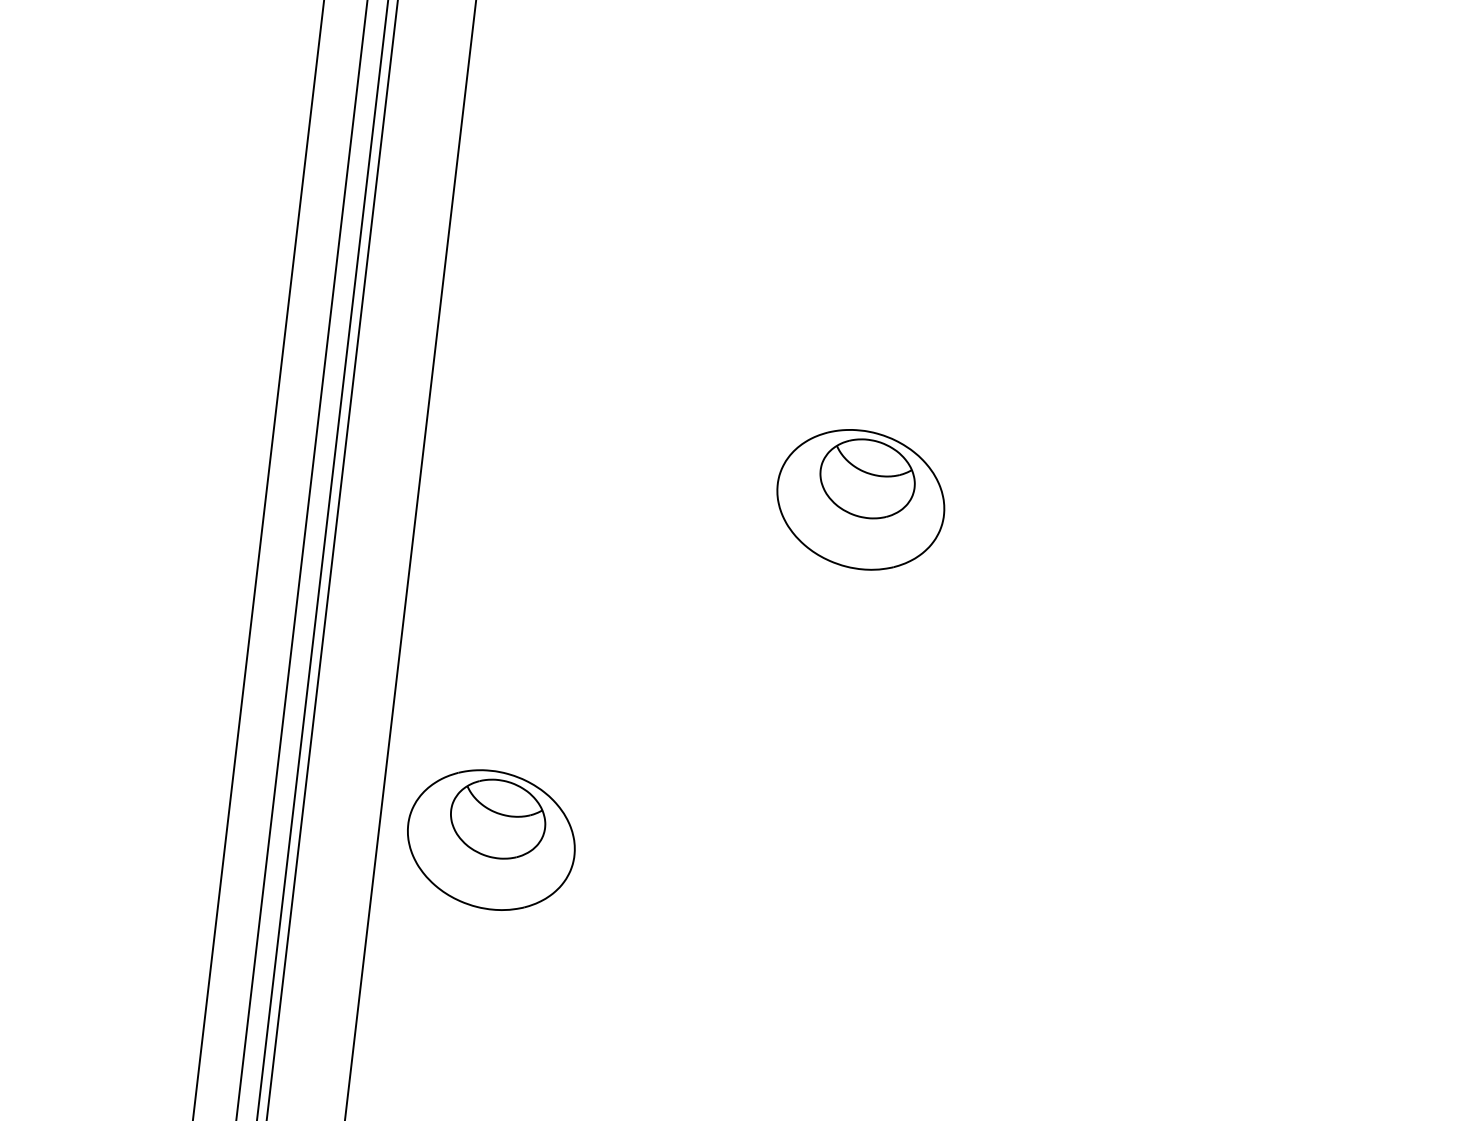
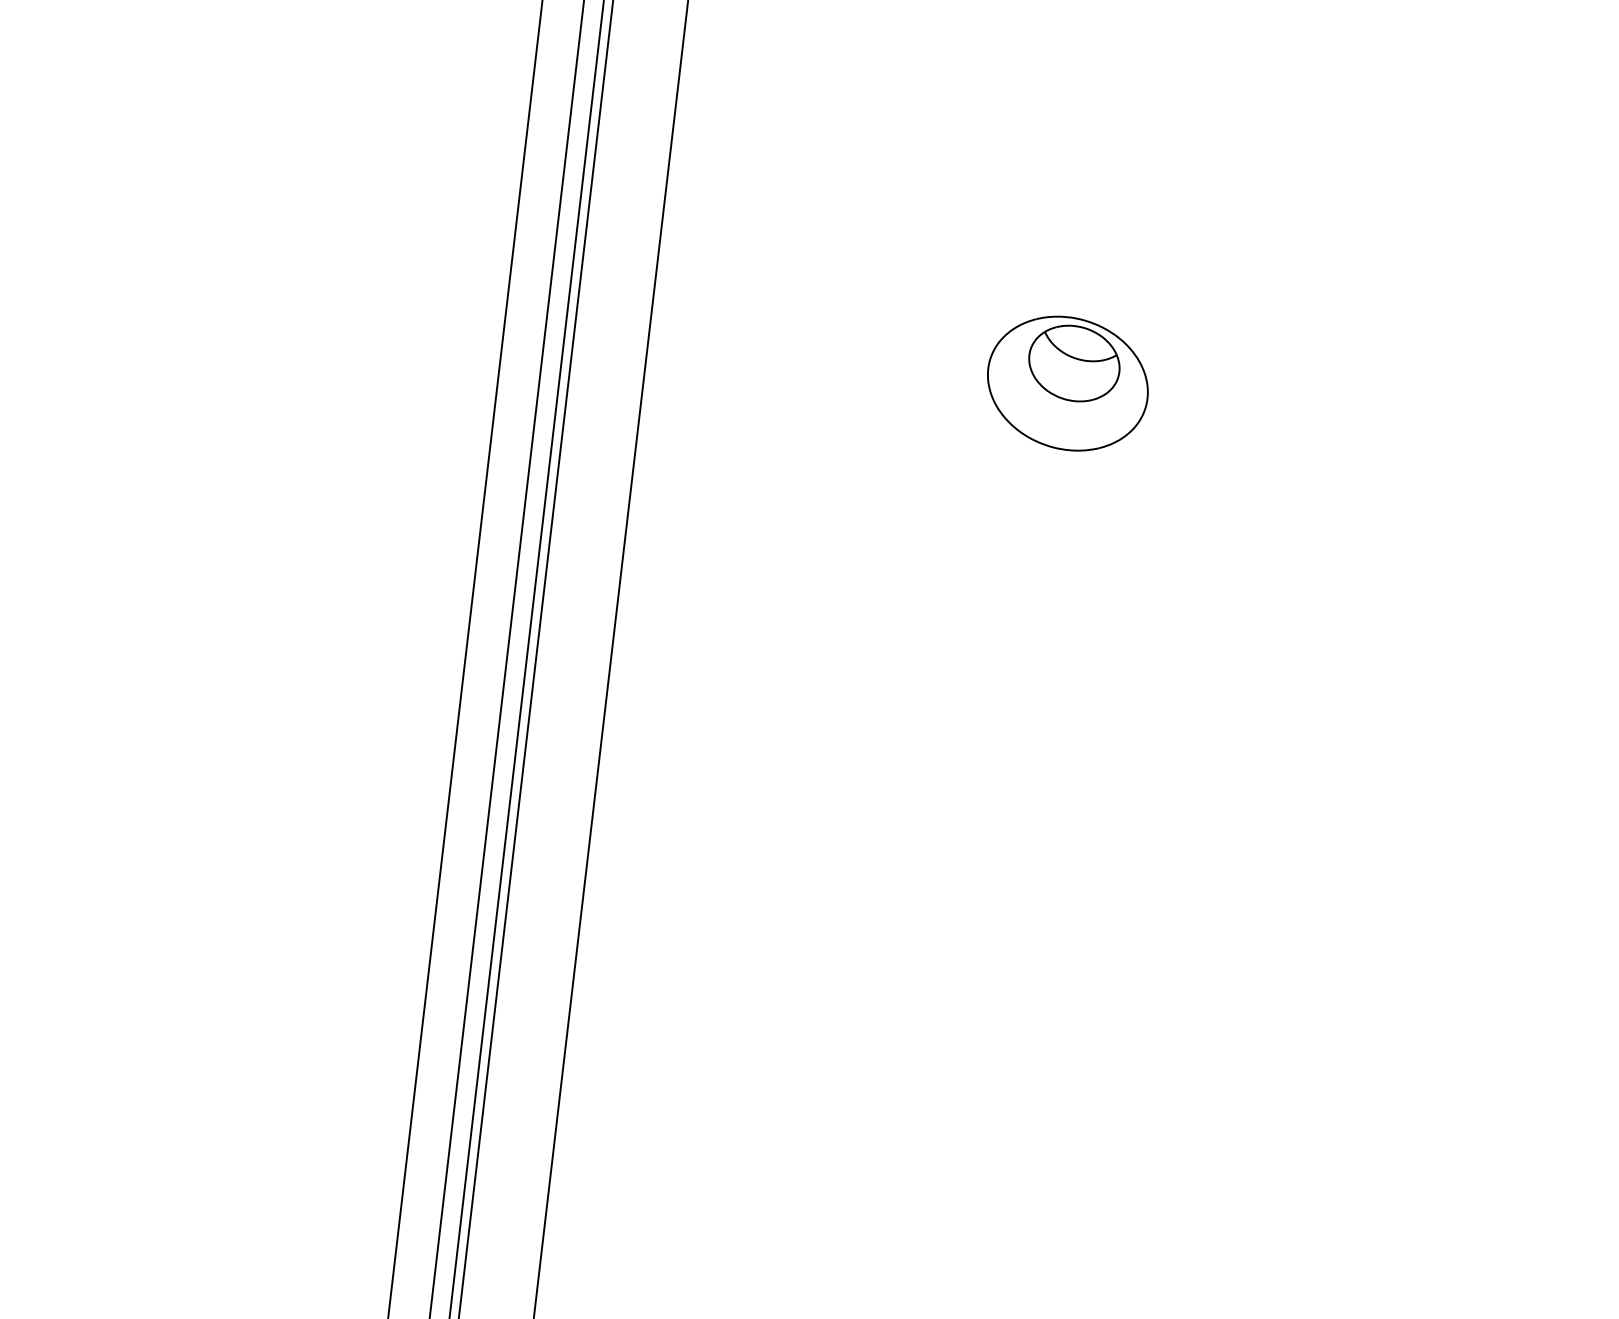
part: (490, 839) -> (713, 709), removed

